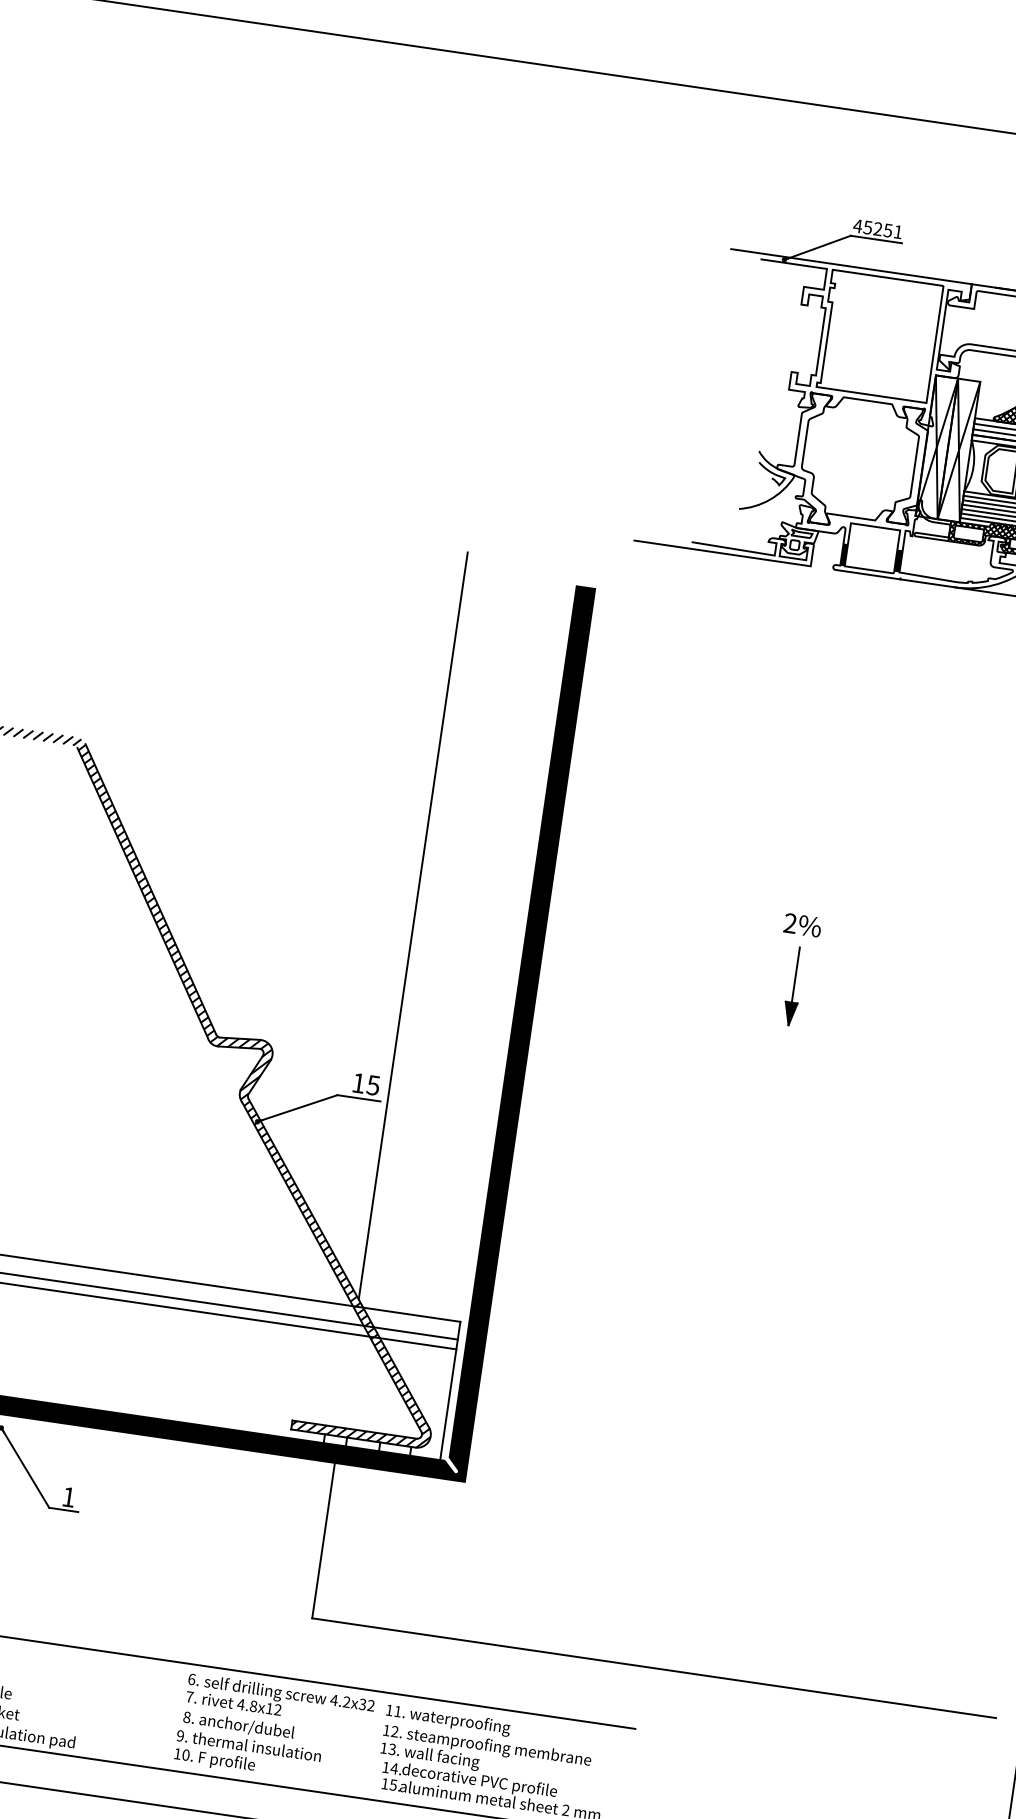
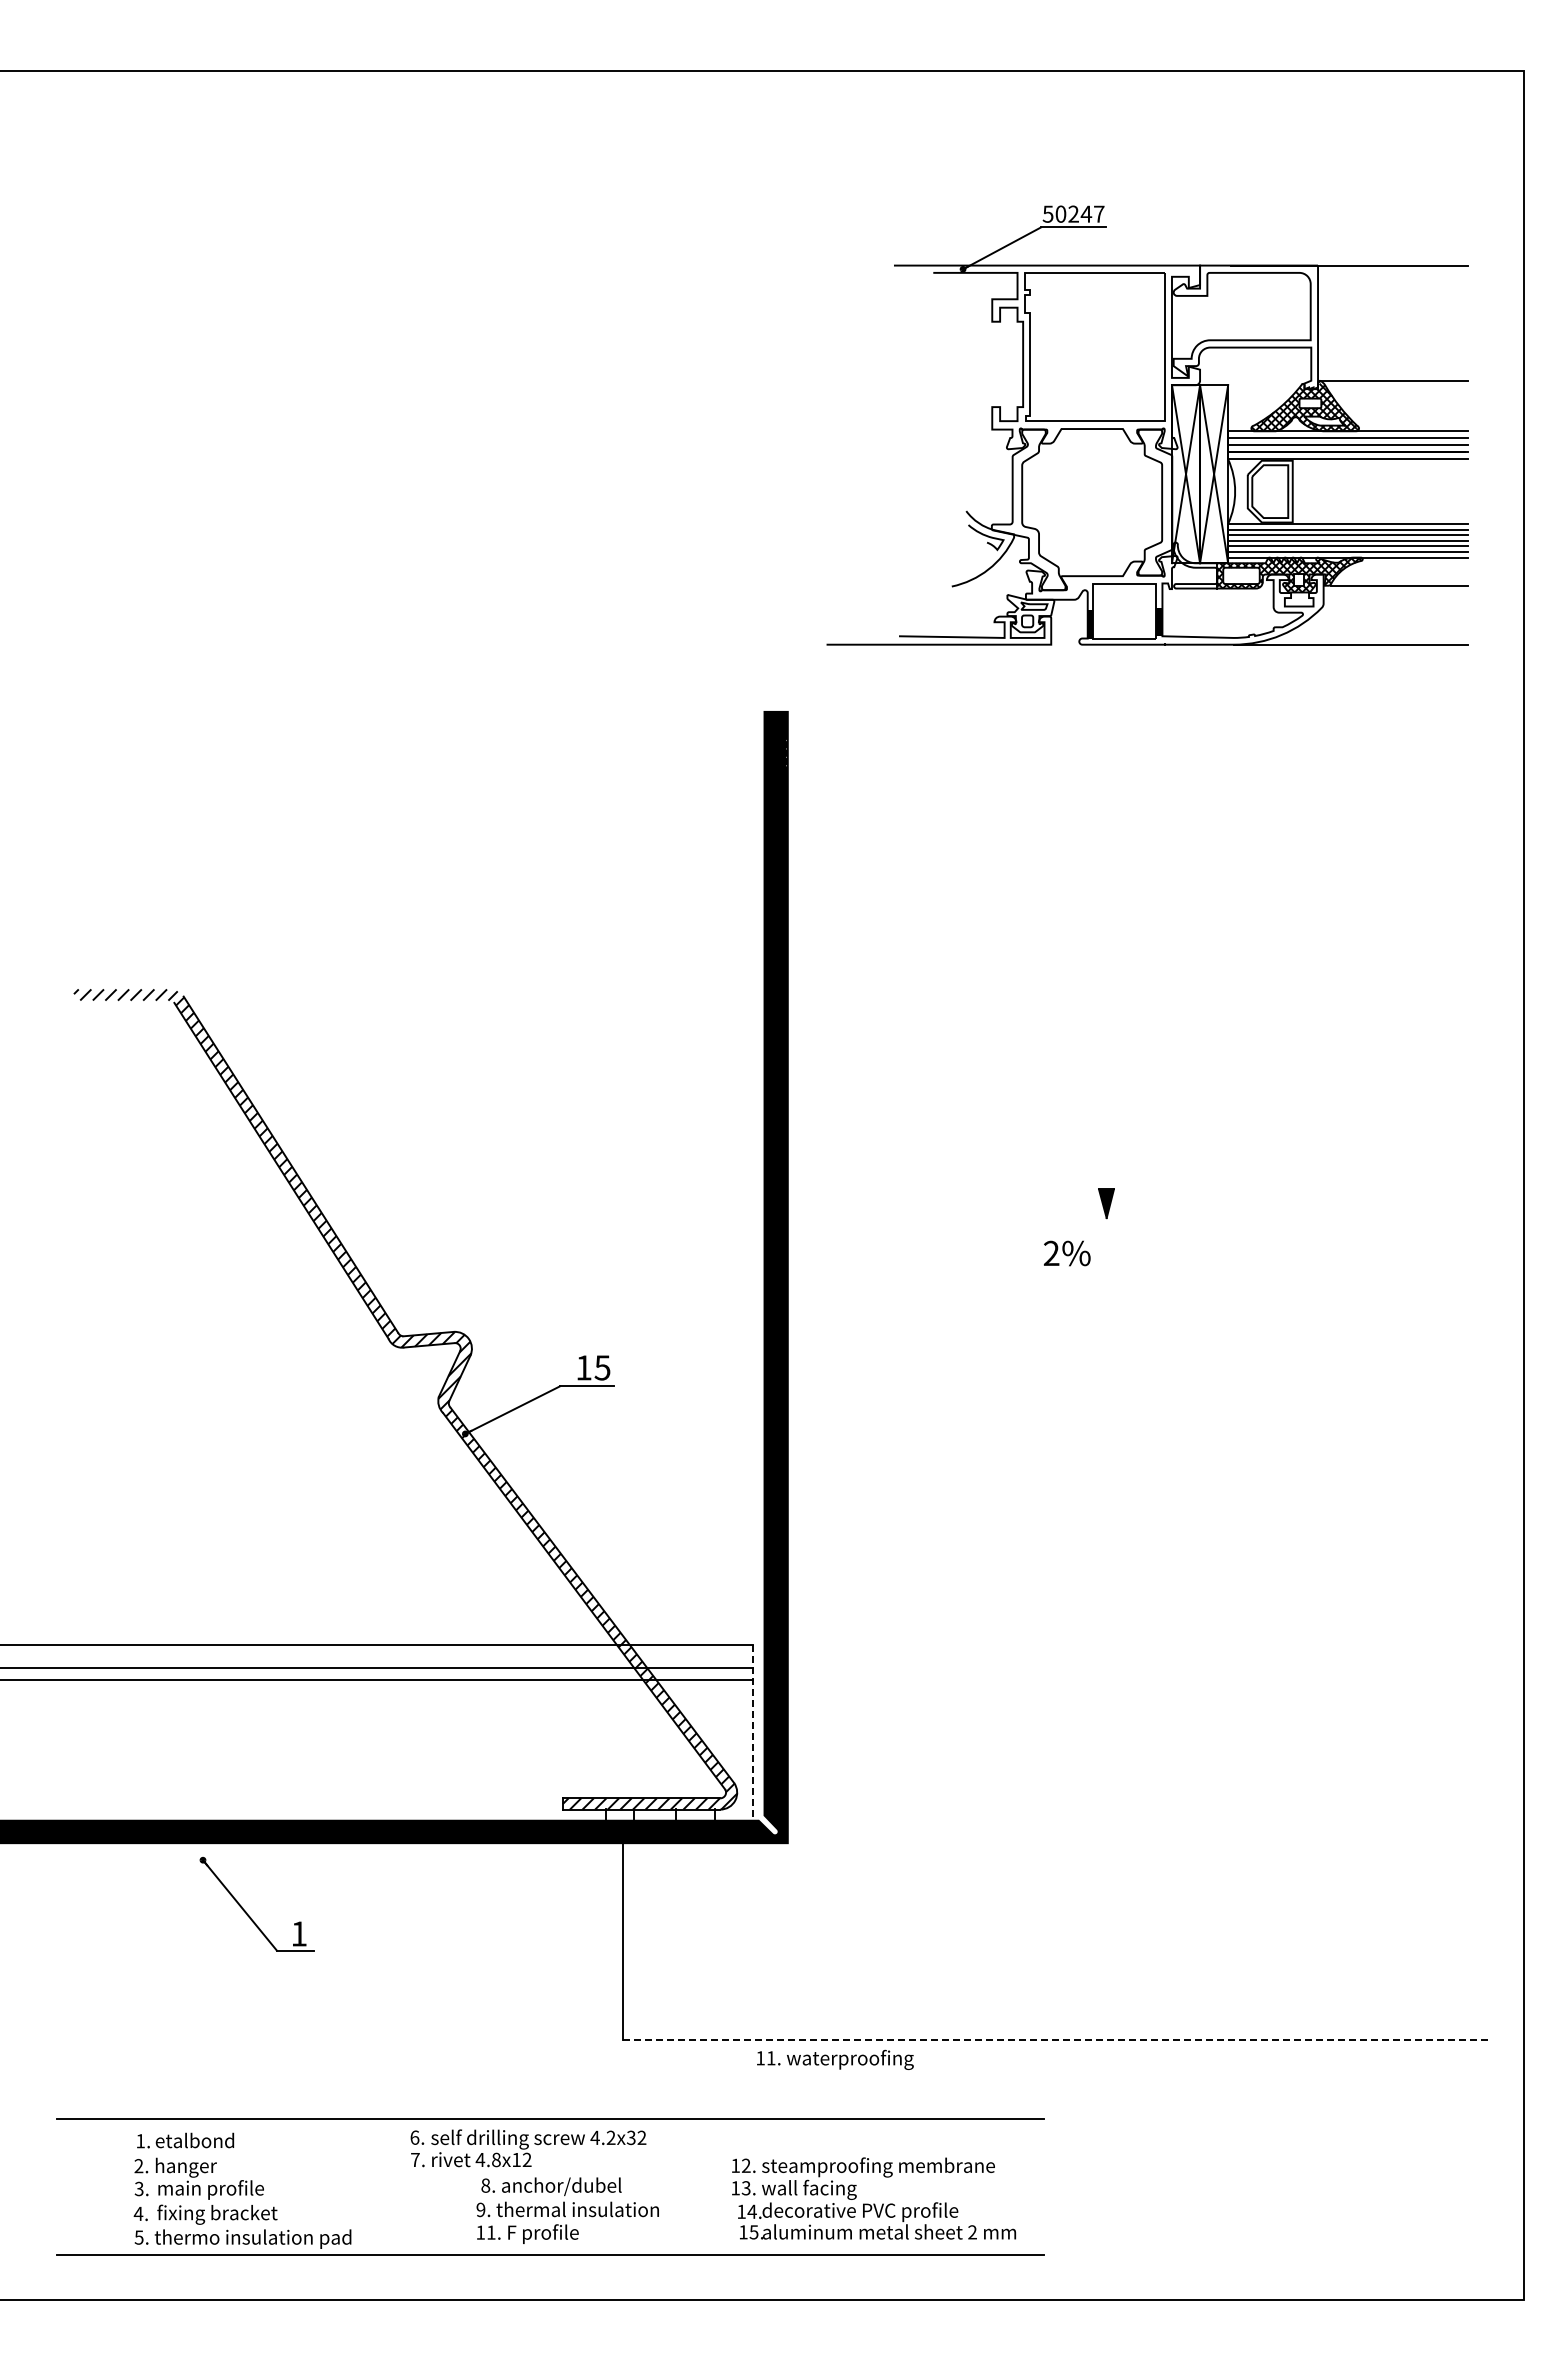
text: (878, 228) -> (1073, 213), 45251 -> 50247
line: (413, 925) -> (623, 1162), removed
text: (802, 925) -> (1067, 1253), moved
line: (795, 975) -> (1106, 1154), removed
line: (450, 1391) -> (753, 1733), solid -> dashed
line: (654, 1668) -> (1056, 2040), solid -> dashed
text: (280, 1701) -> (528, 2148), moved
text: (448, 1719) -> (835, 2059), moved
text: (186, 1755) -> (491, 2232), 10. -> 11.

